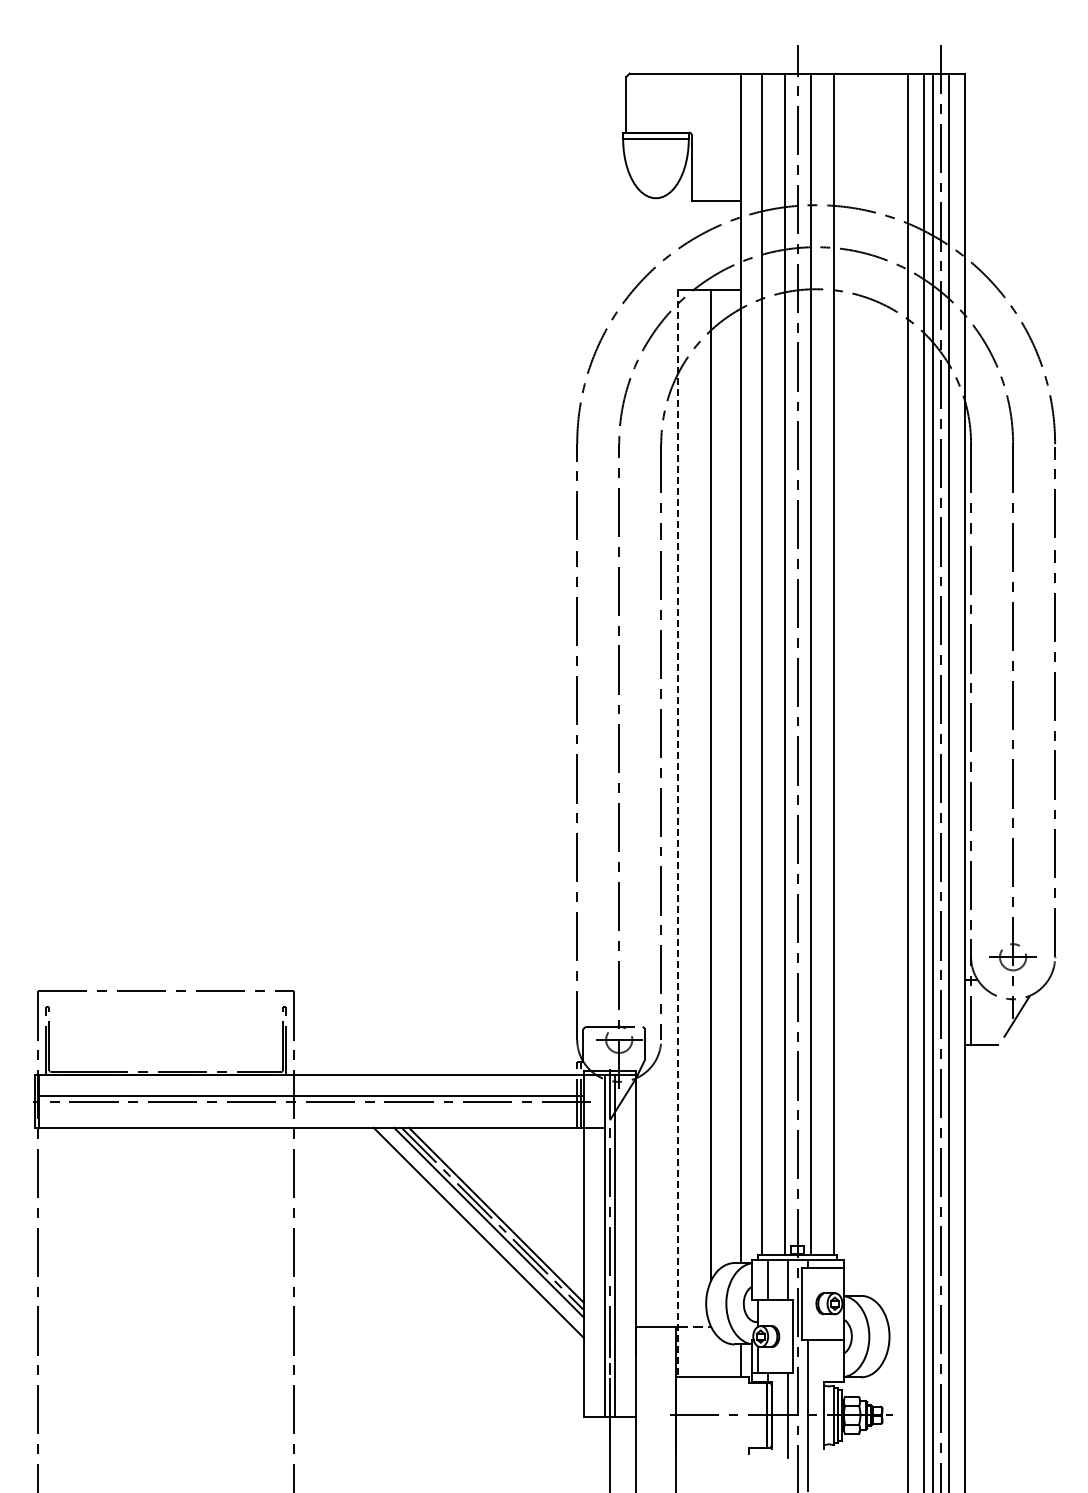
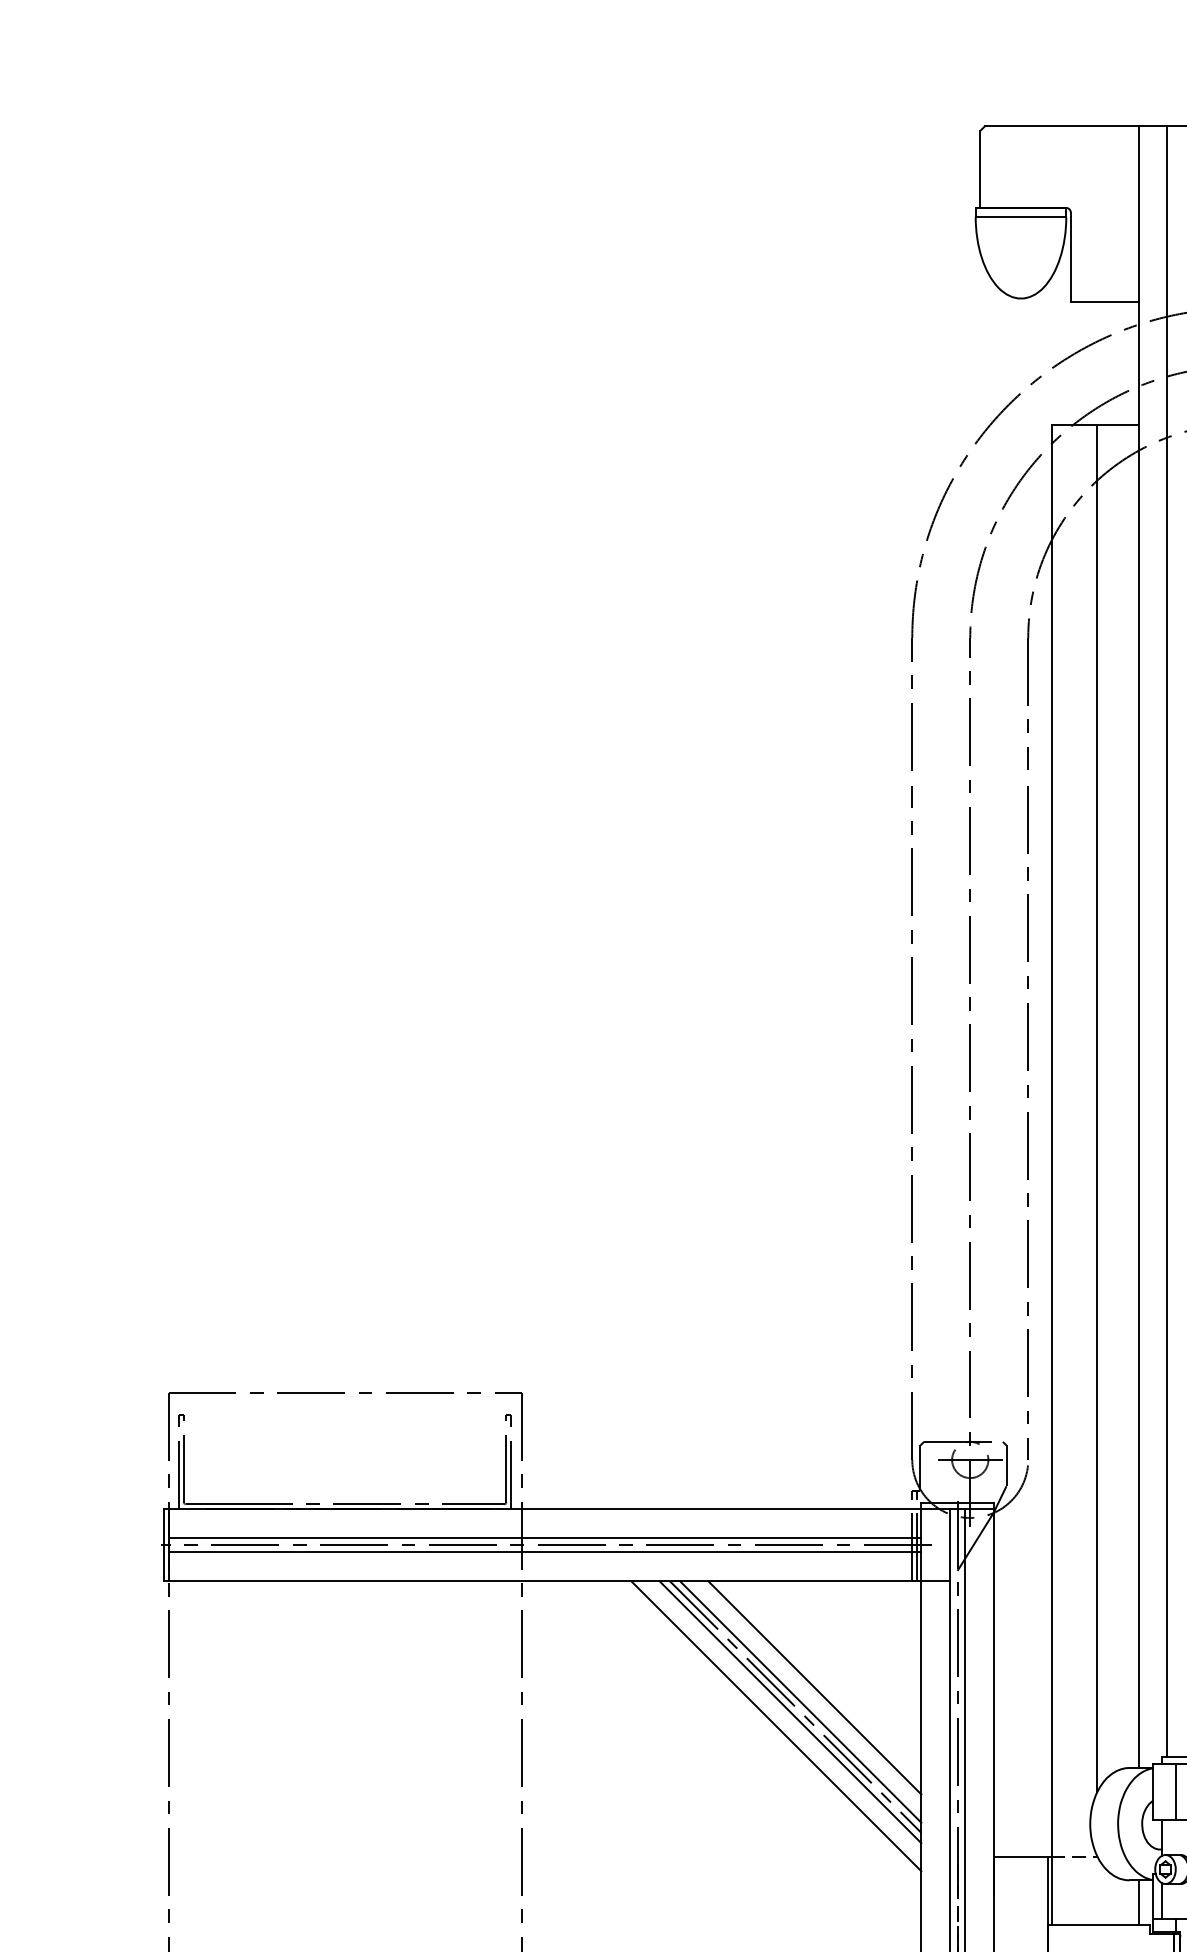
line: (678, 833) -> (1052, 1175), dashed -> solid
line: (310, 1106) -> (544, 1551), added
line: (506, 1204) -> (814, 1687), added

